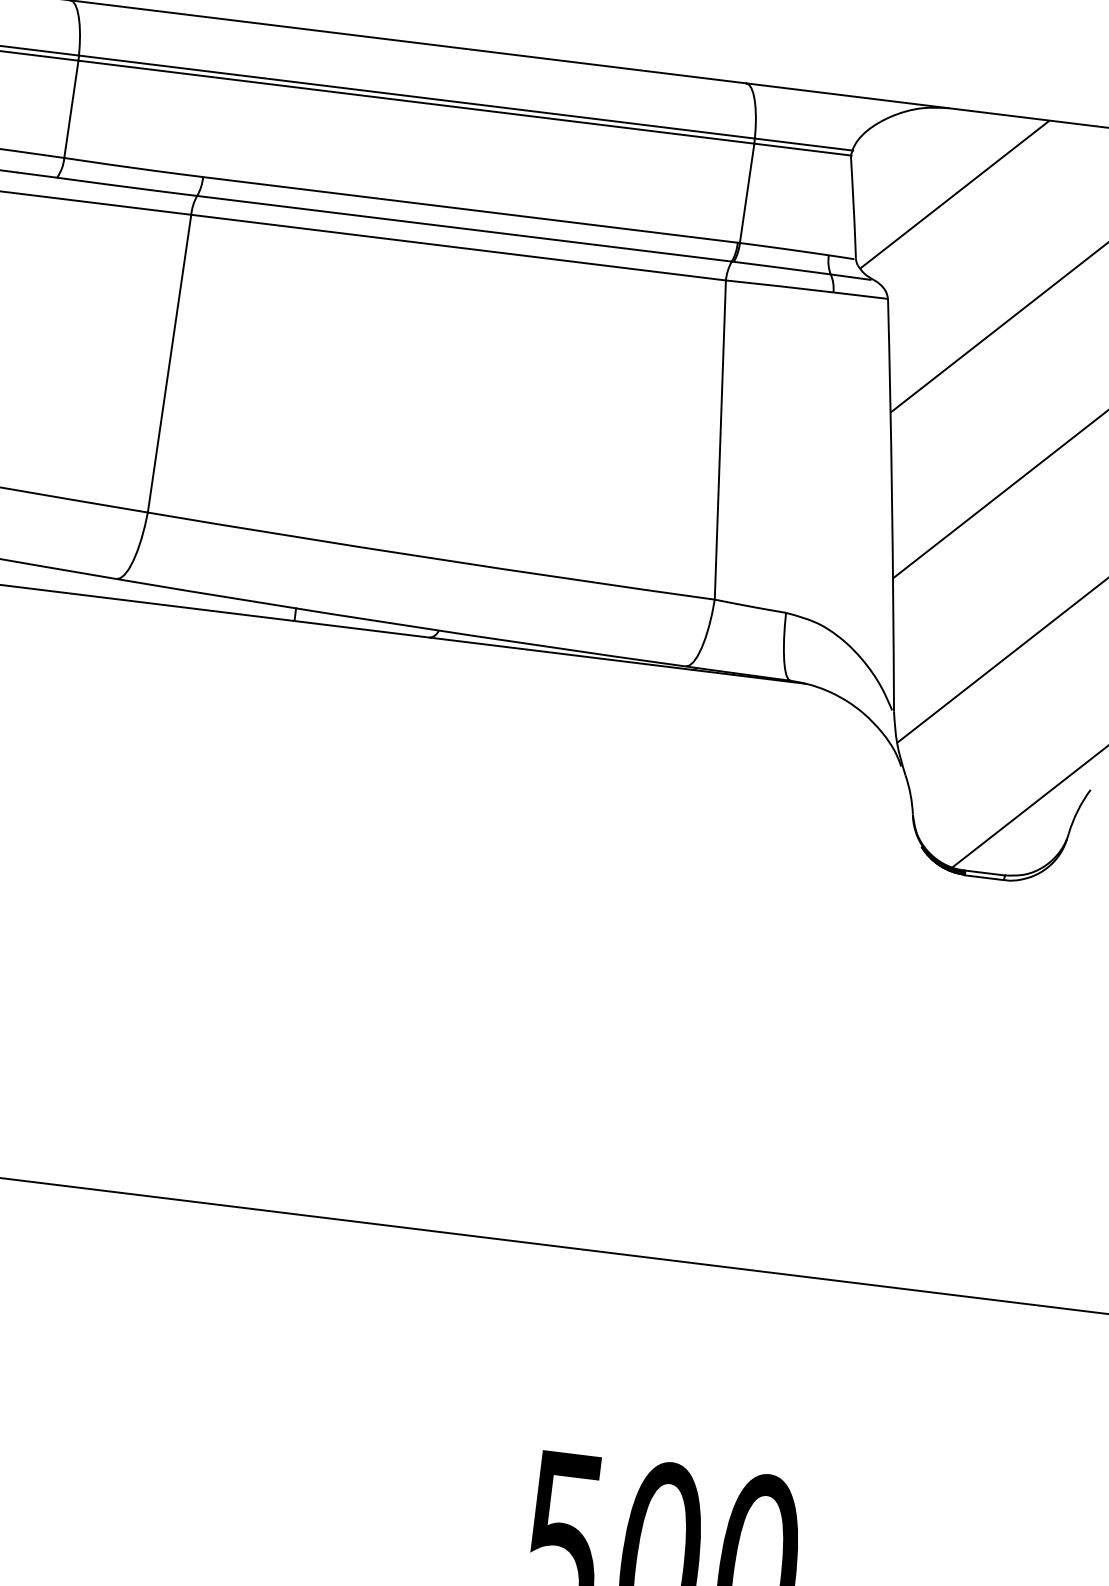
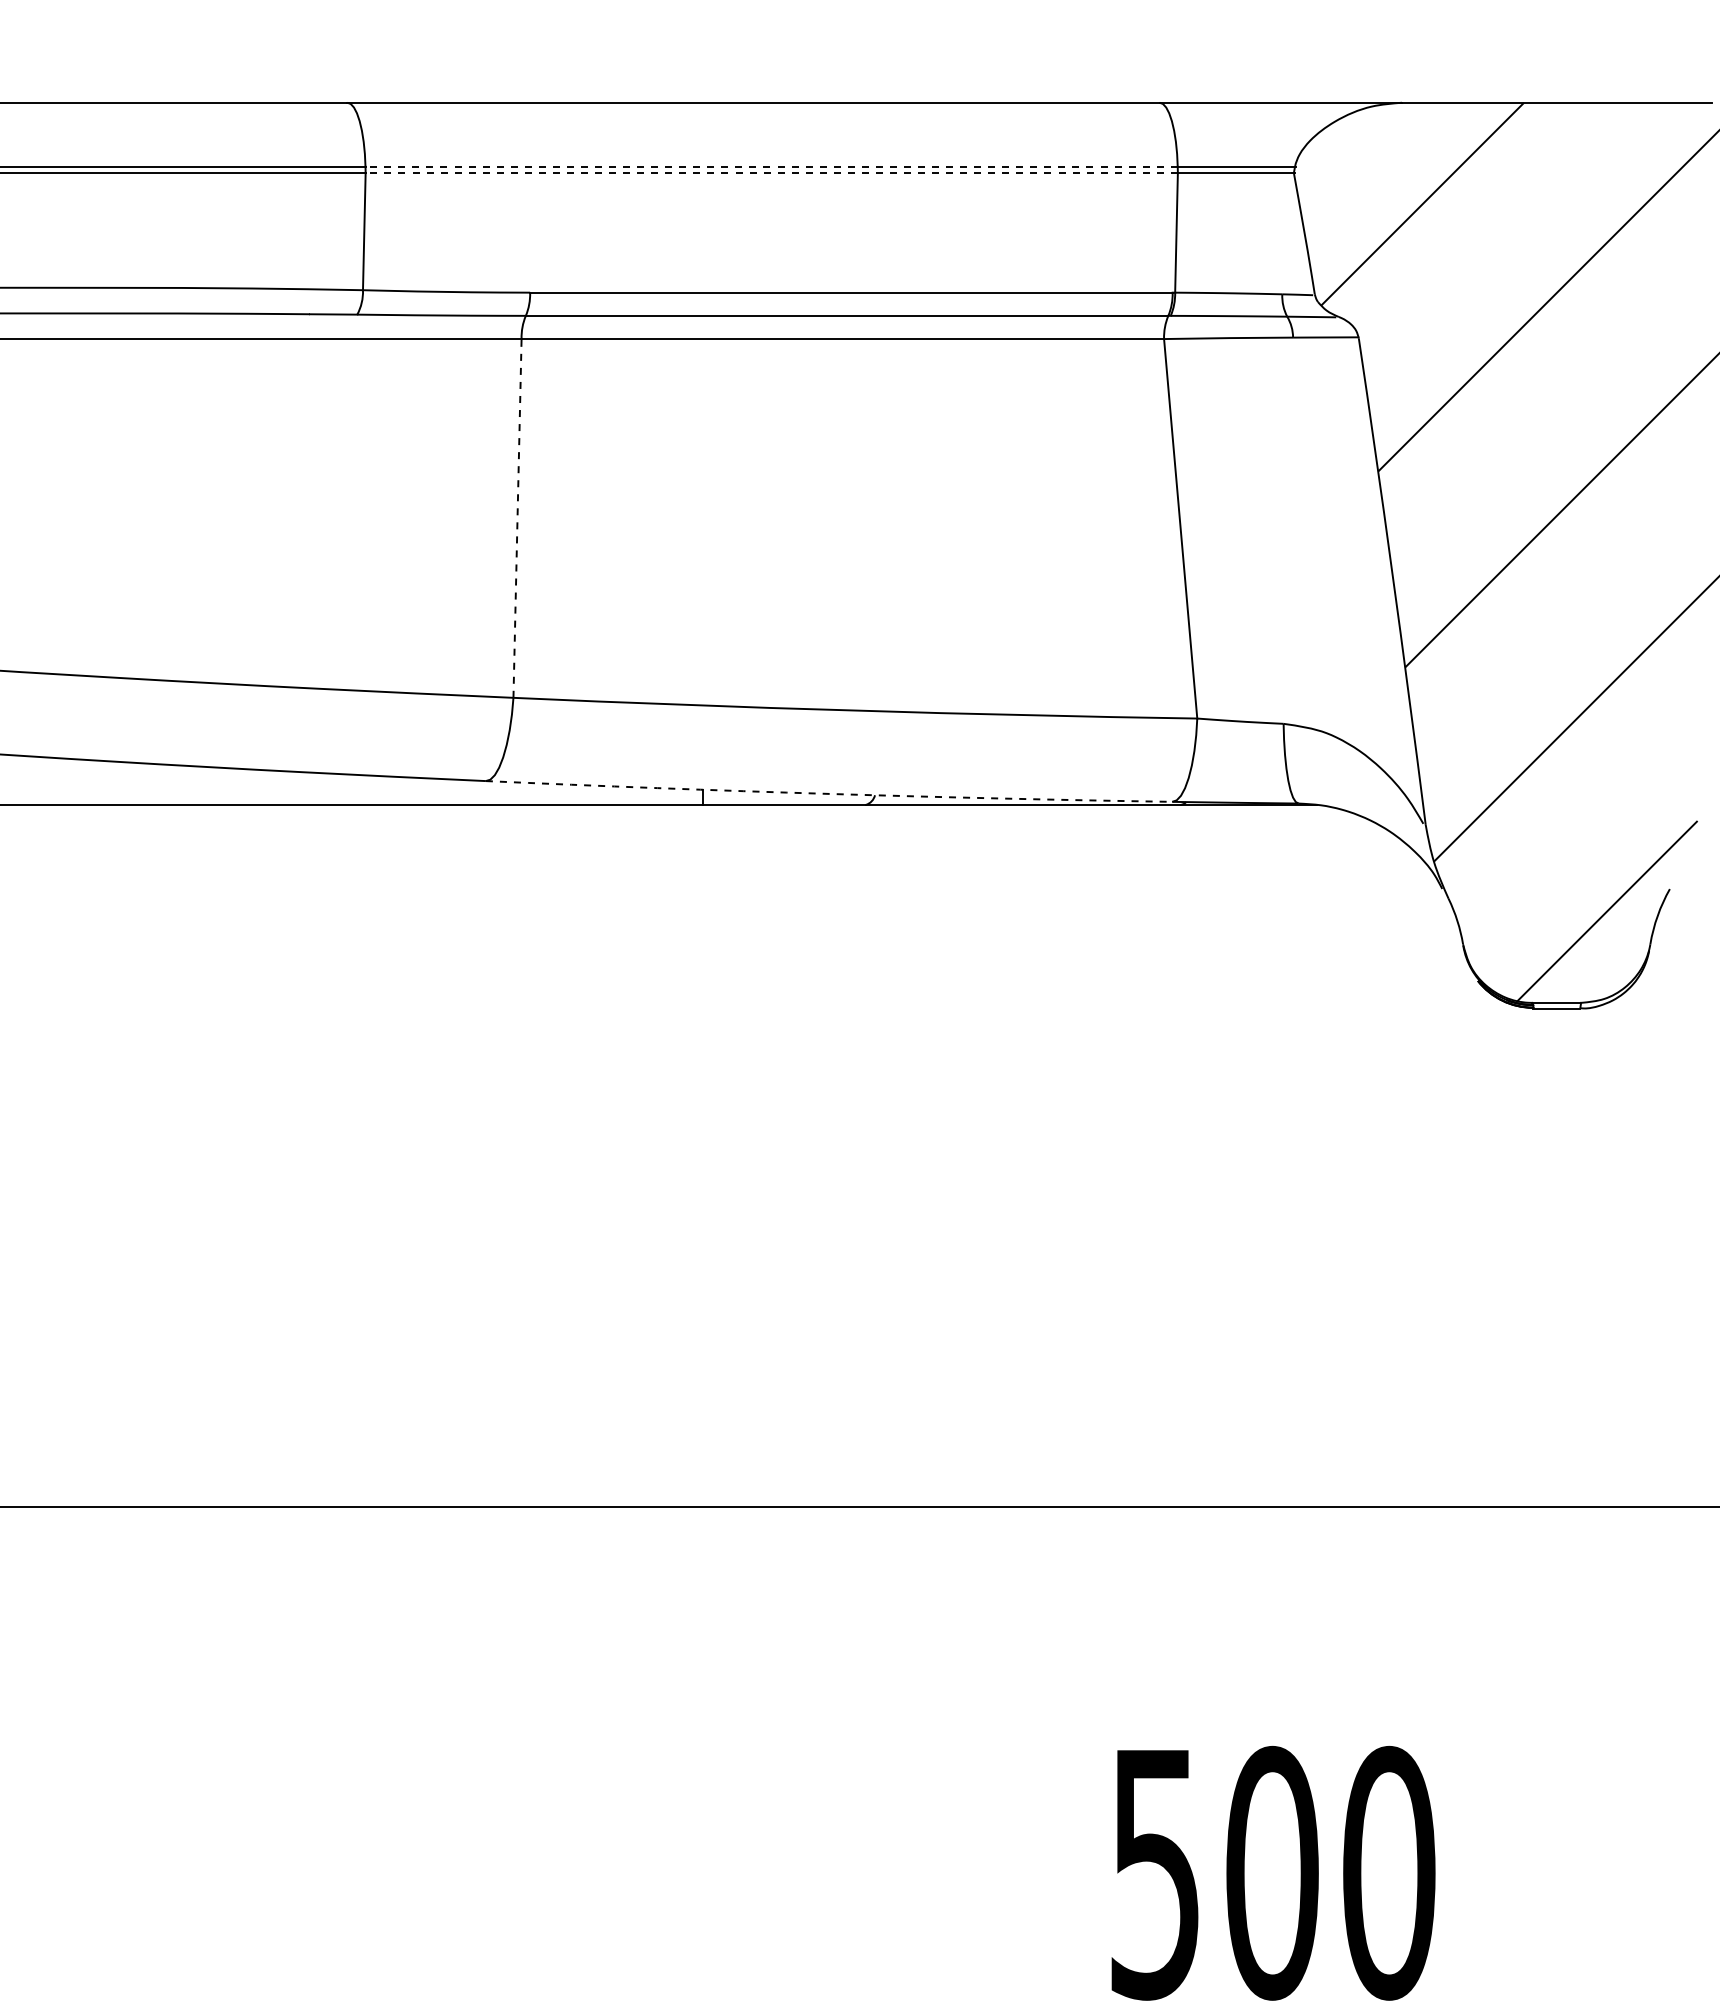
line: (416, 96) -> (771, 166), solid -> dashed
line: (416, 101) -> (771, 172), solid -> dashed
line: (169, 362) -> (517, 517), solid -> dashed
arc: (401, 624) -> (829, 793), solid -> dashed

